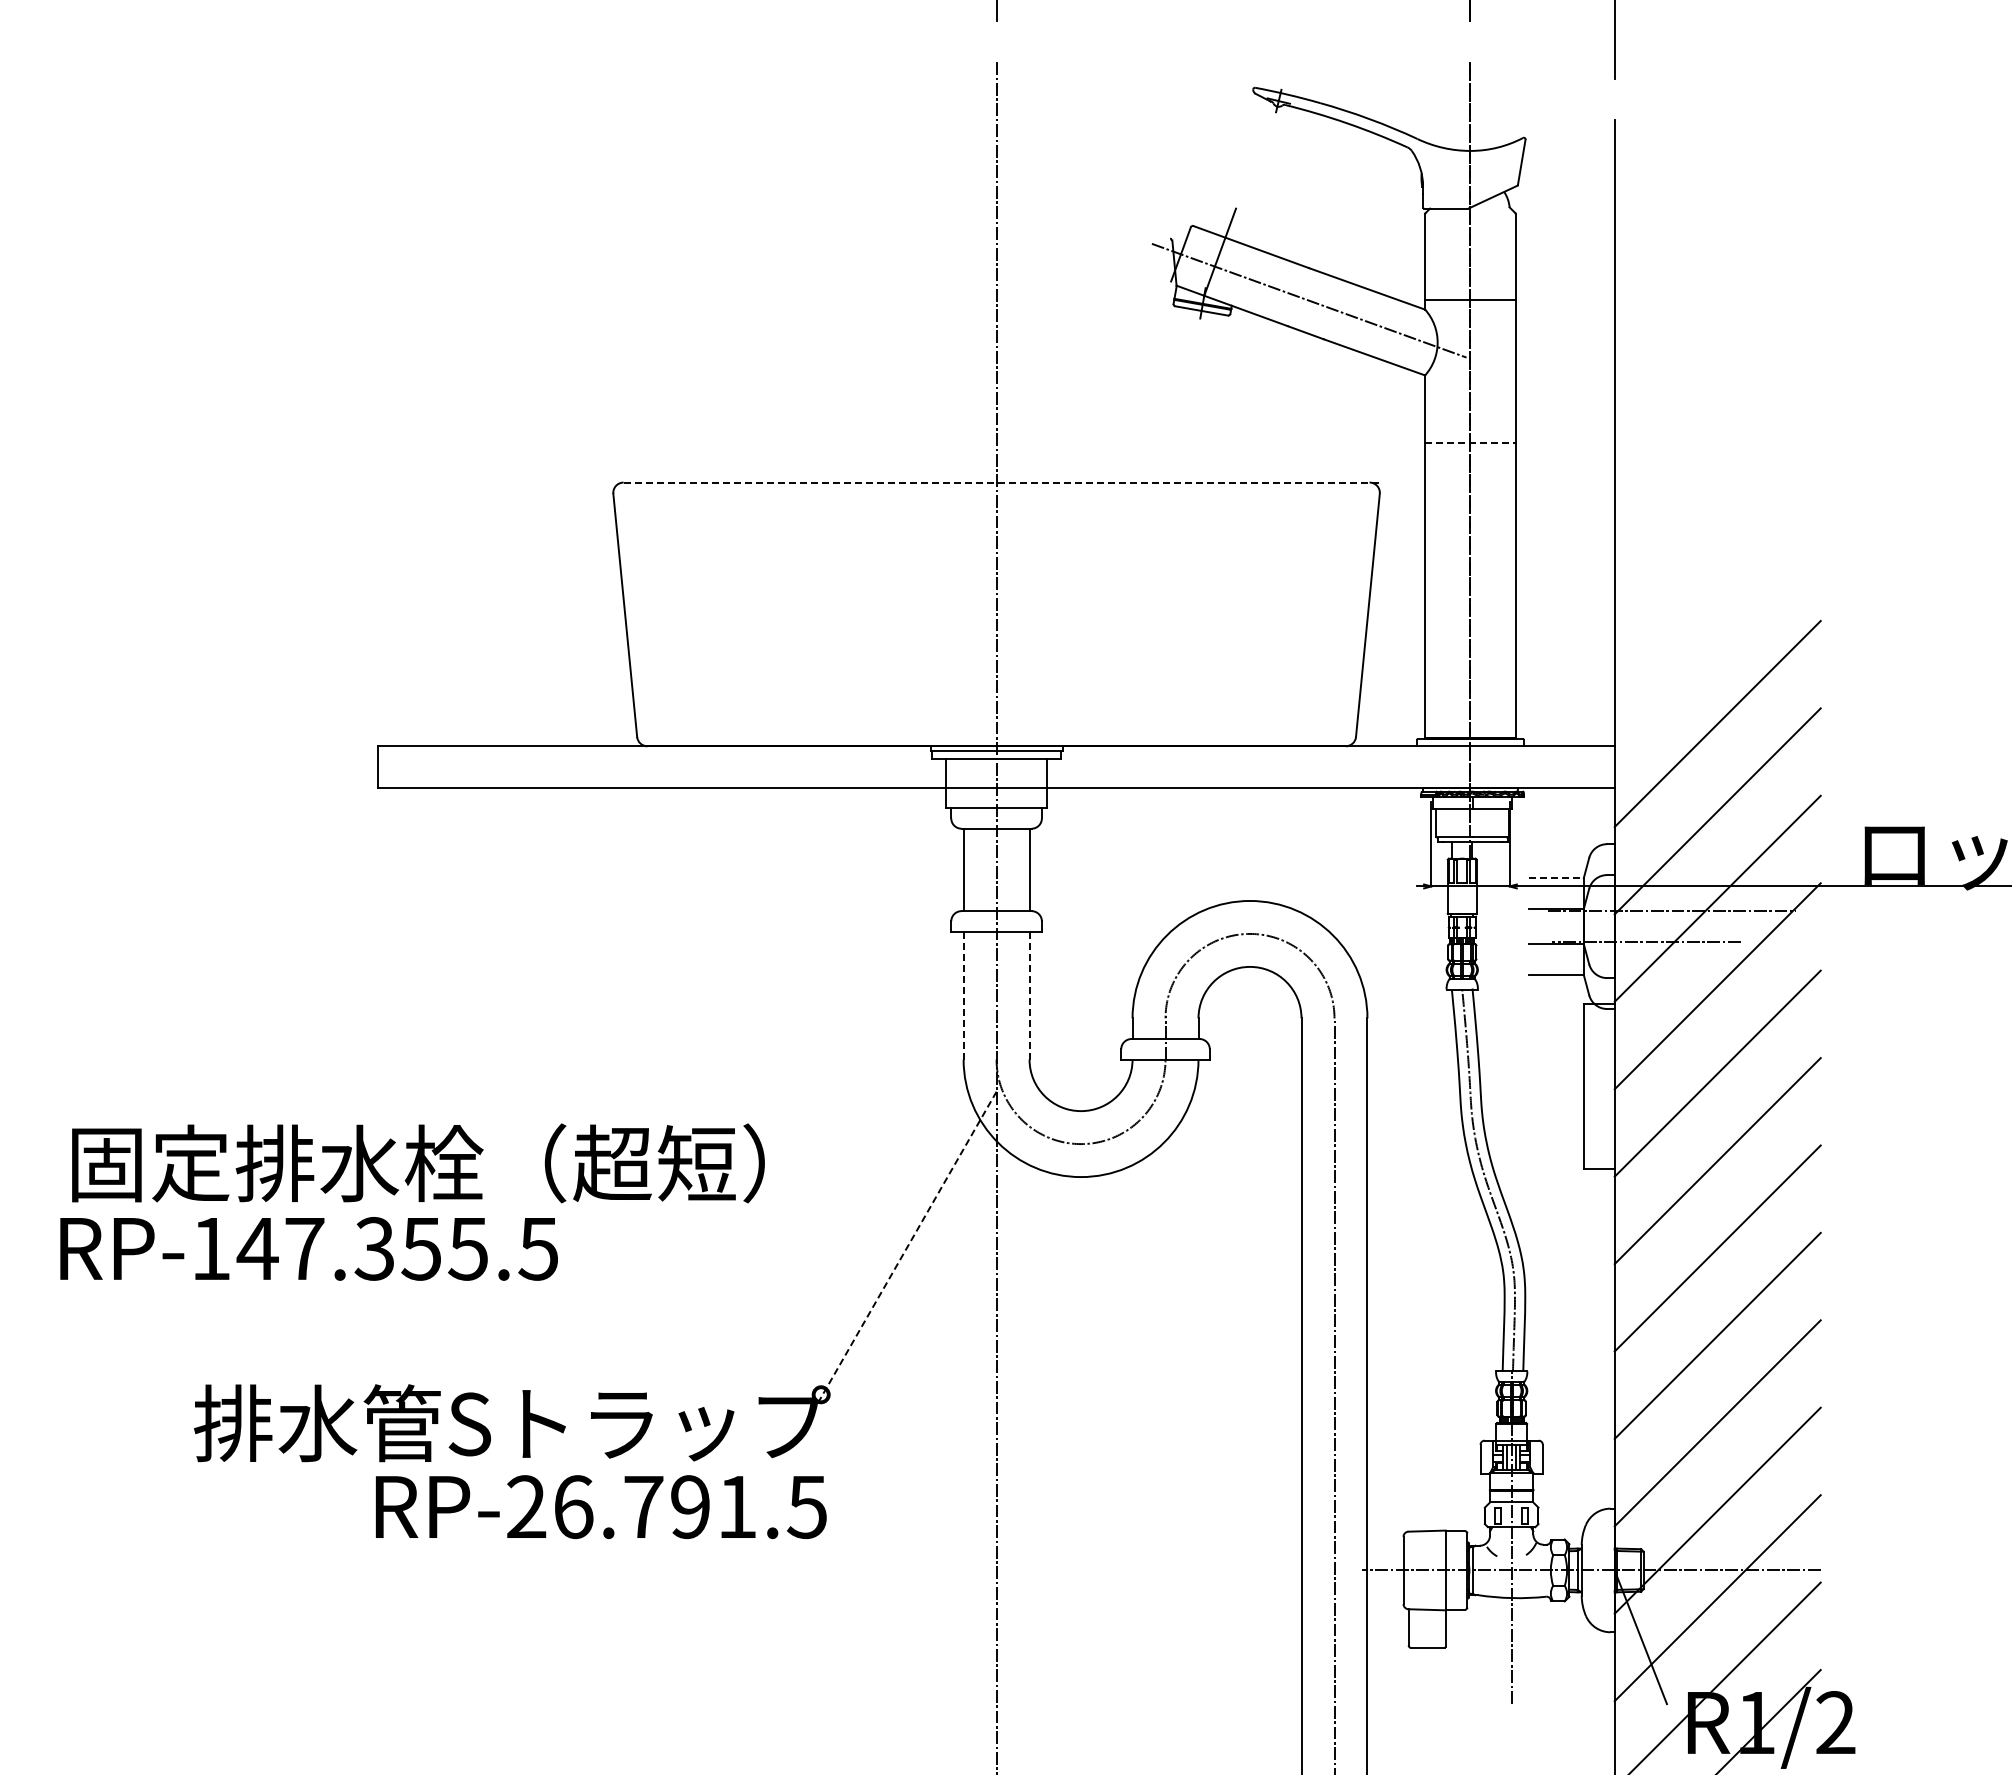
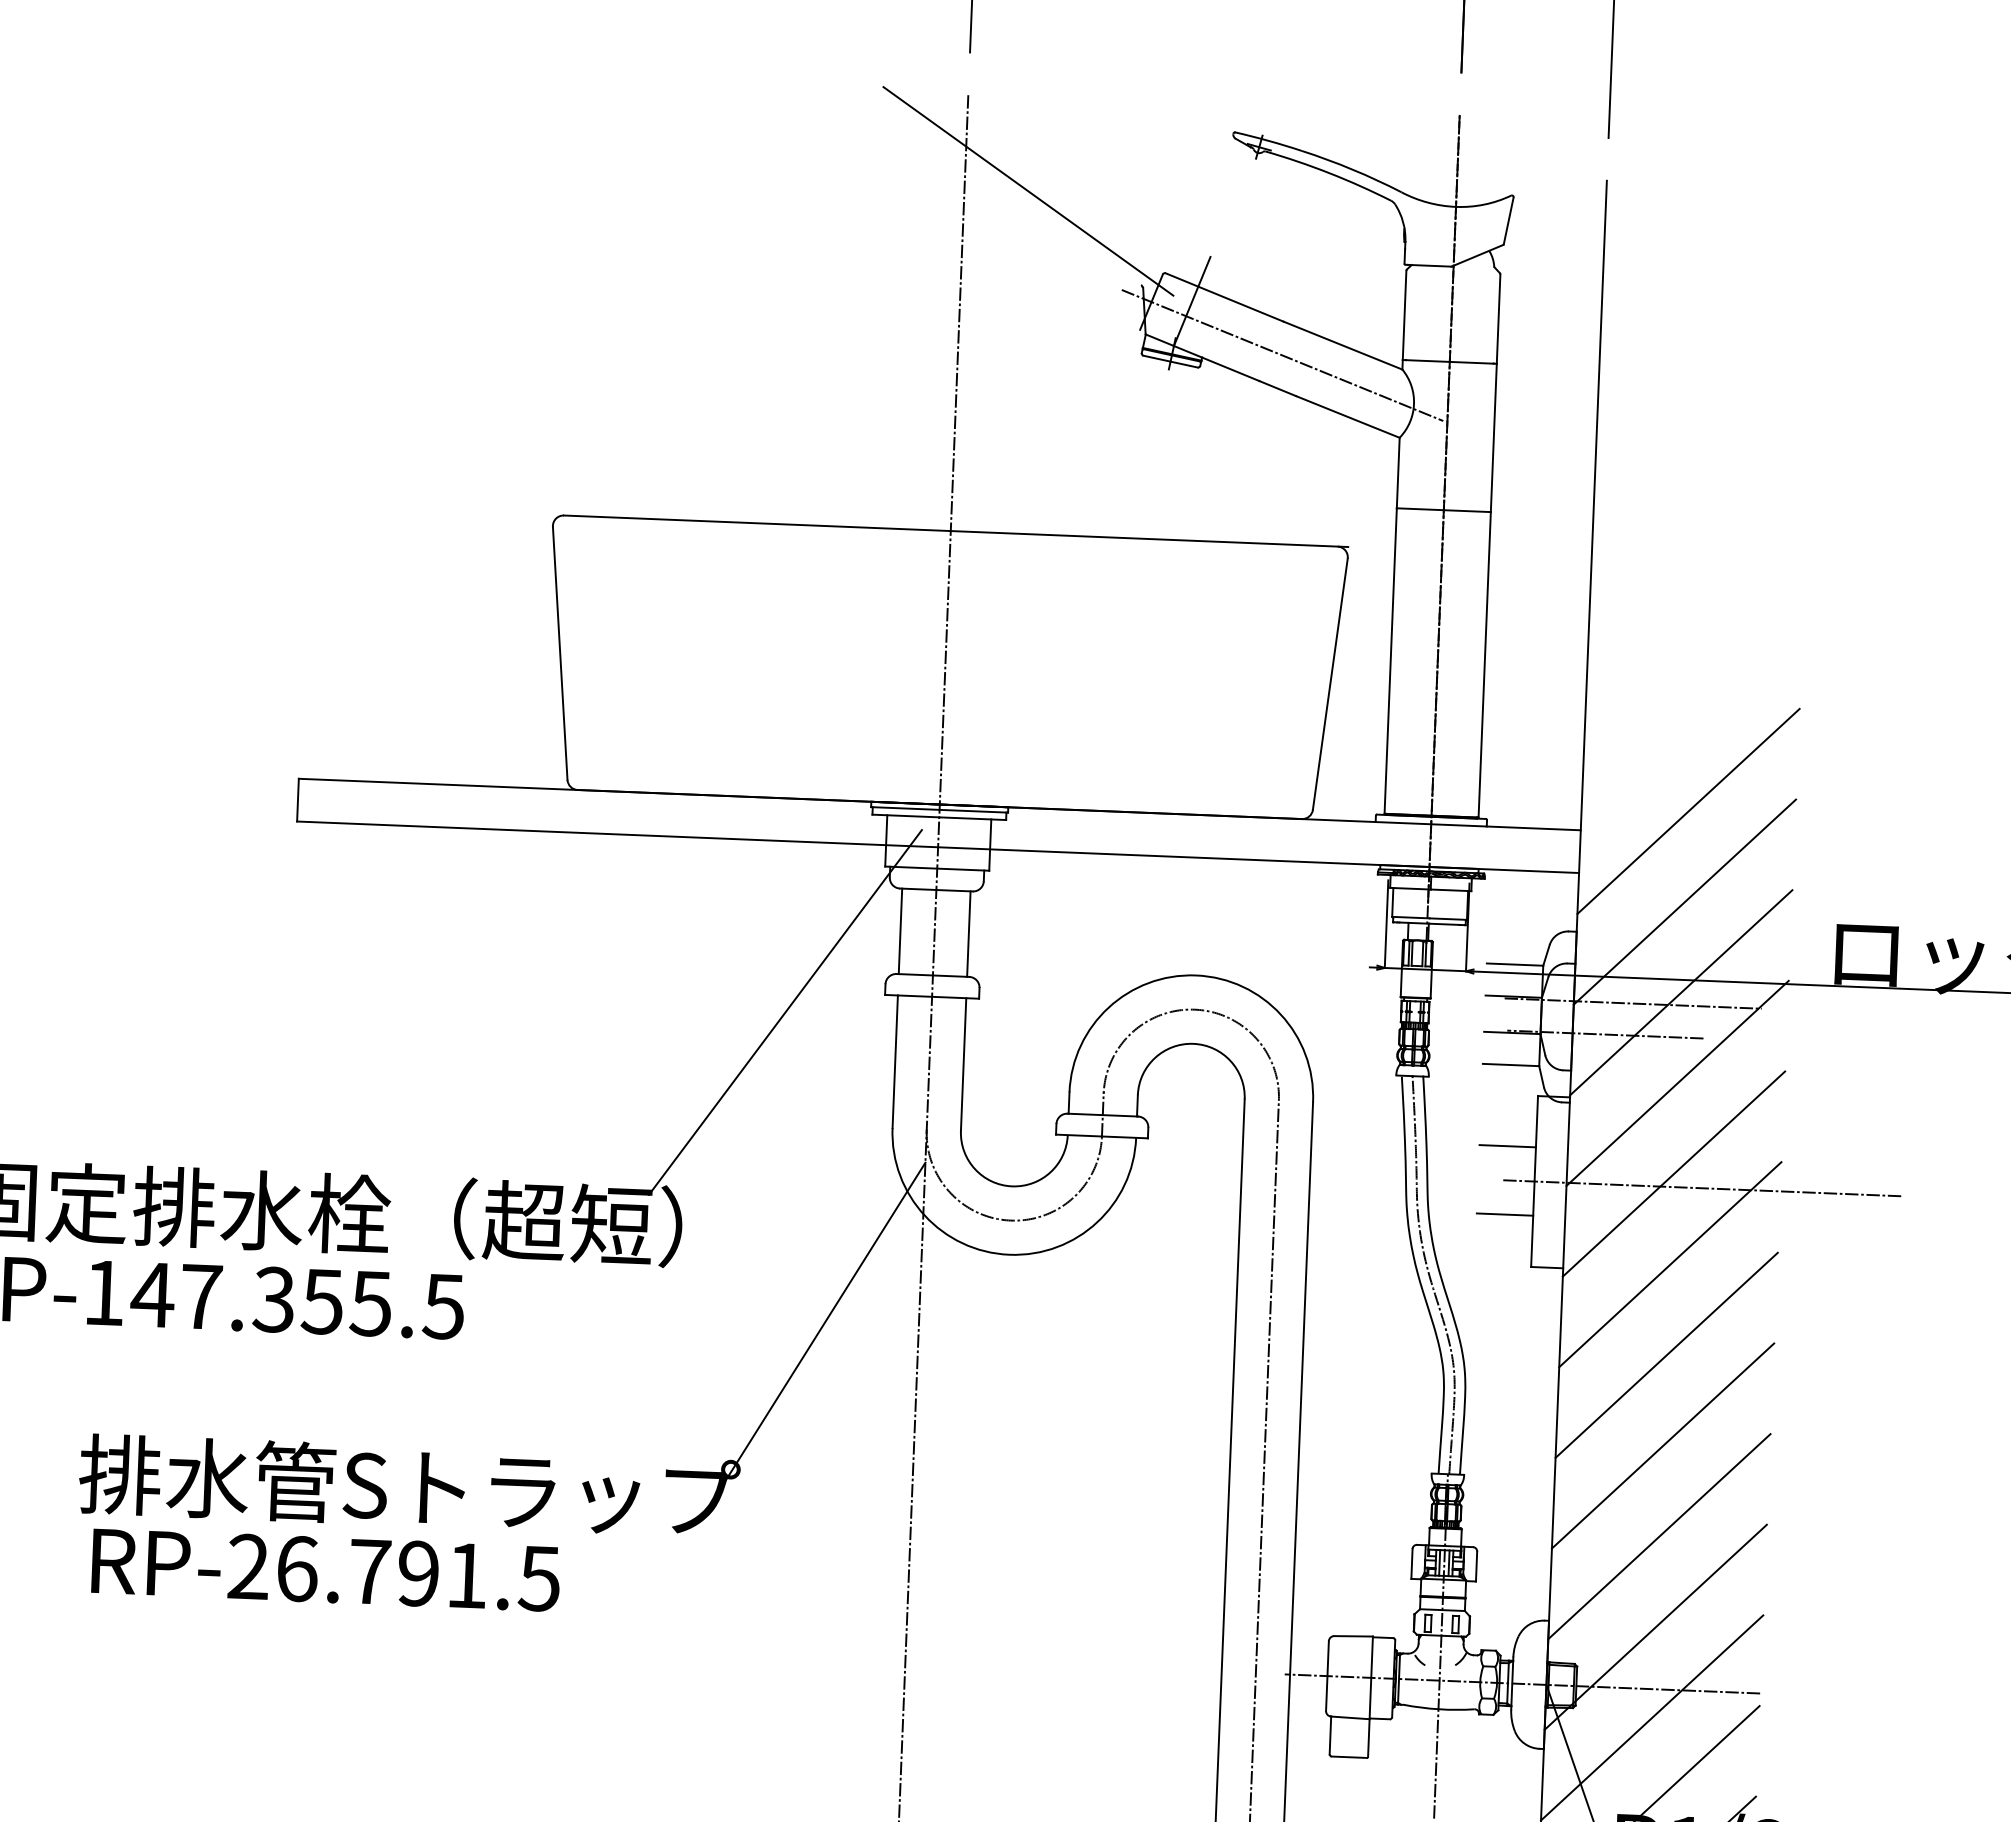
line: (1057, 152) -> (1027, 191), added
line: (1470, 443) -> (1443, 510), dashed -> solid
line: (1002, 482) -> (956, 531), dashed -> solid
line: (1557, 878) -> (1515, 964), dashed -> solid
line: (855, 952) -> (784, 1012), added
line: (963, 995) -> (895, 1061), dashed -> solid
line: (1029, 995) -> (963, 1064), dashed -> solid
line: (1556, 1053) -> (1507, 1146), added
line: (1746, 1086) -> (1703, 1188), added
line: (1556, 1119) -> (1504, 1214), added
line: (905, 1250) -> (824, 1323), dashed -> solid
text: (601, 1507) -> (326, 1570), moved

